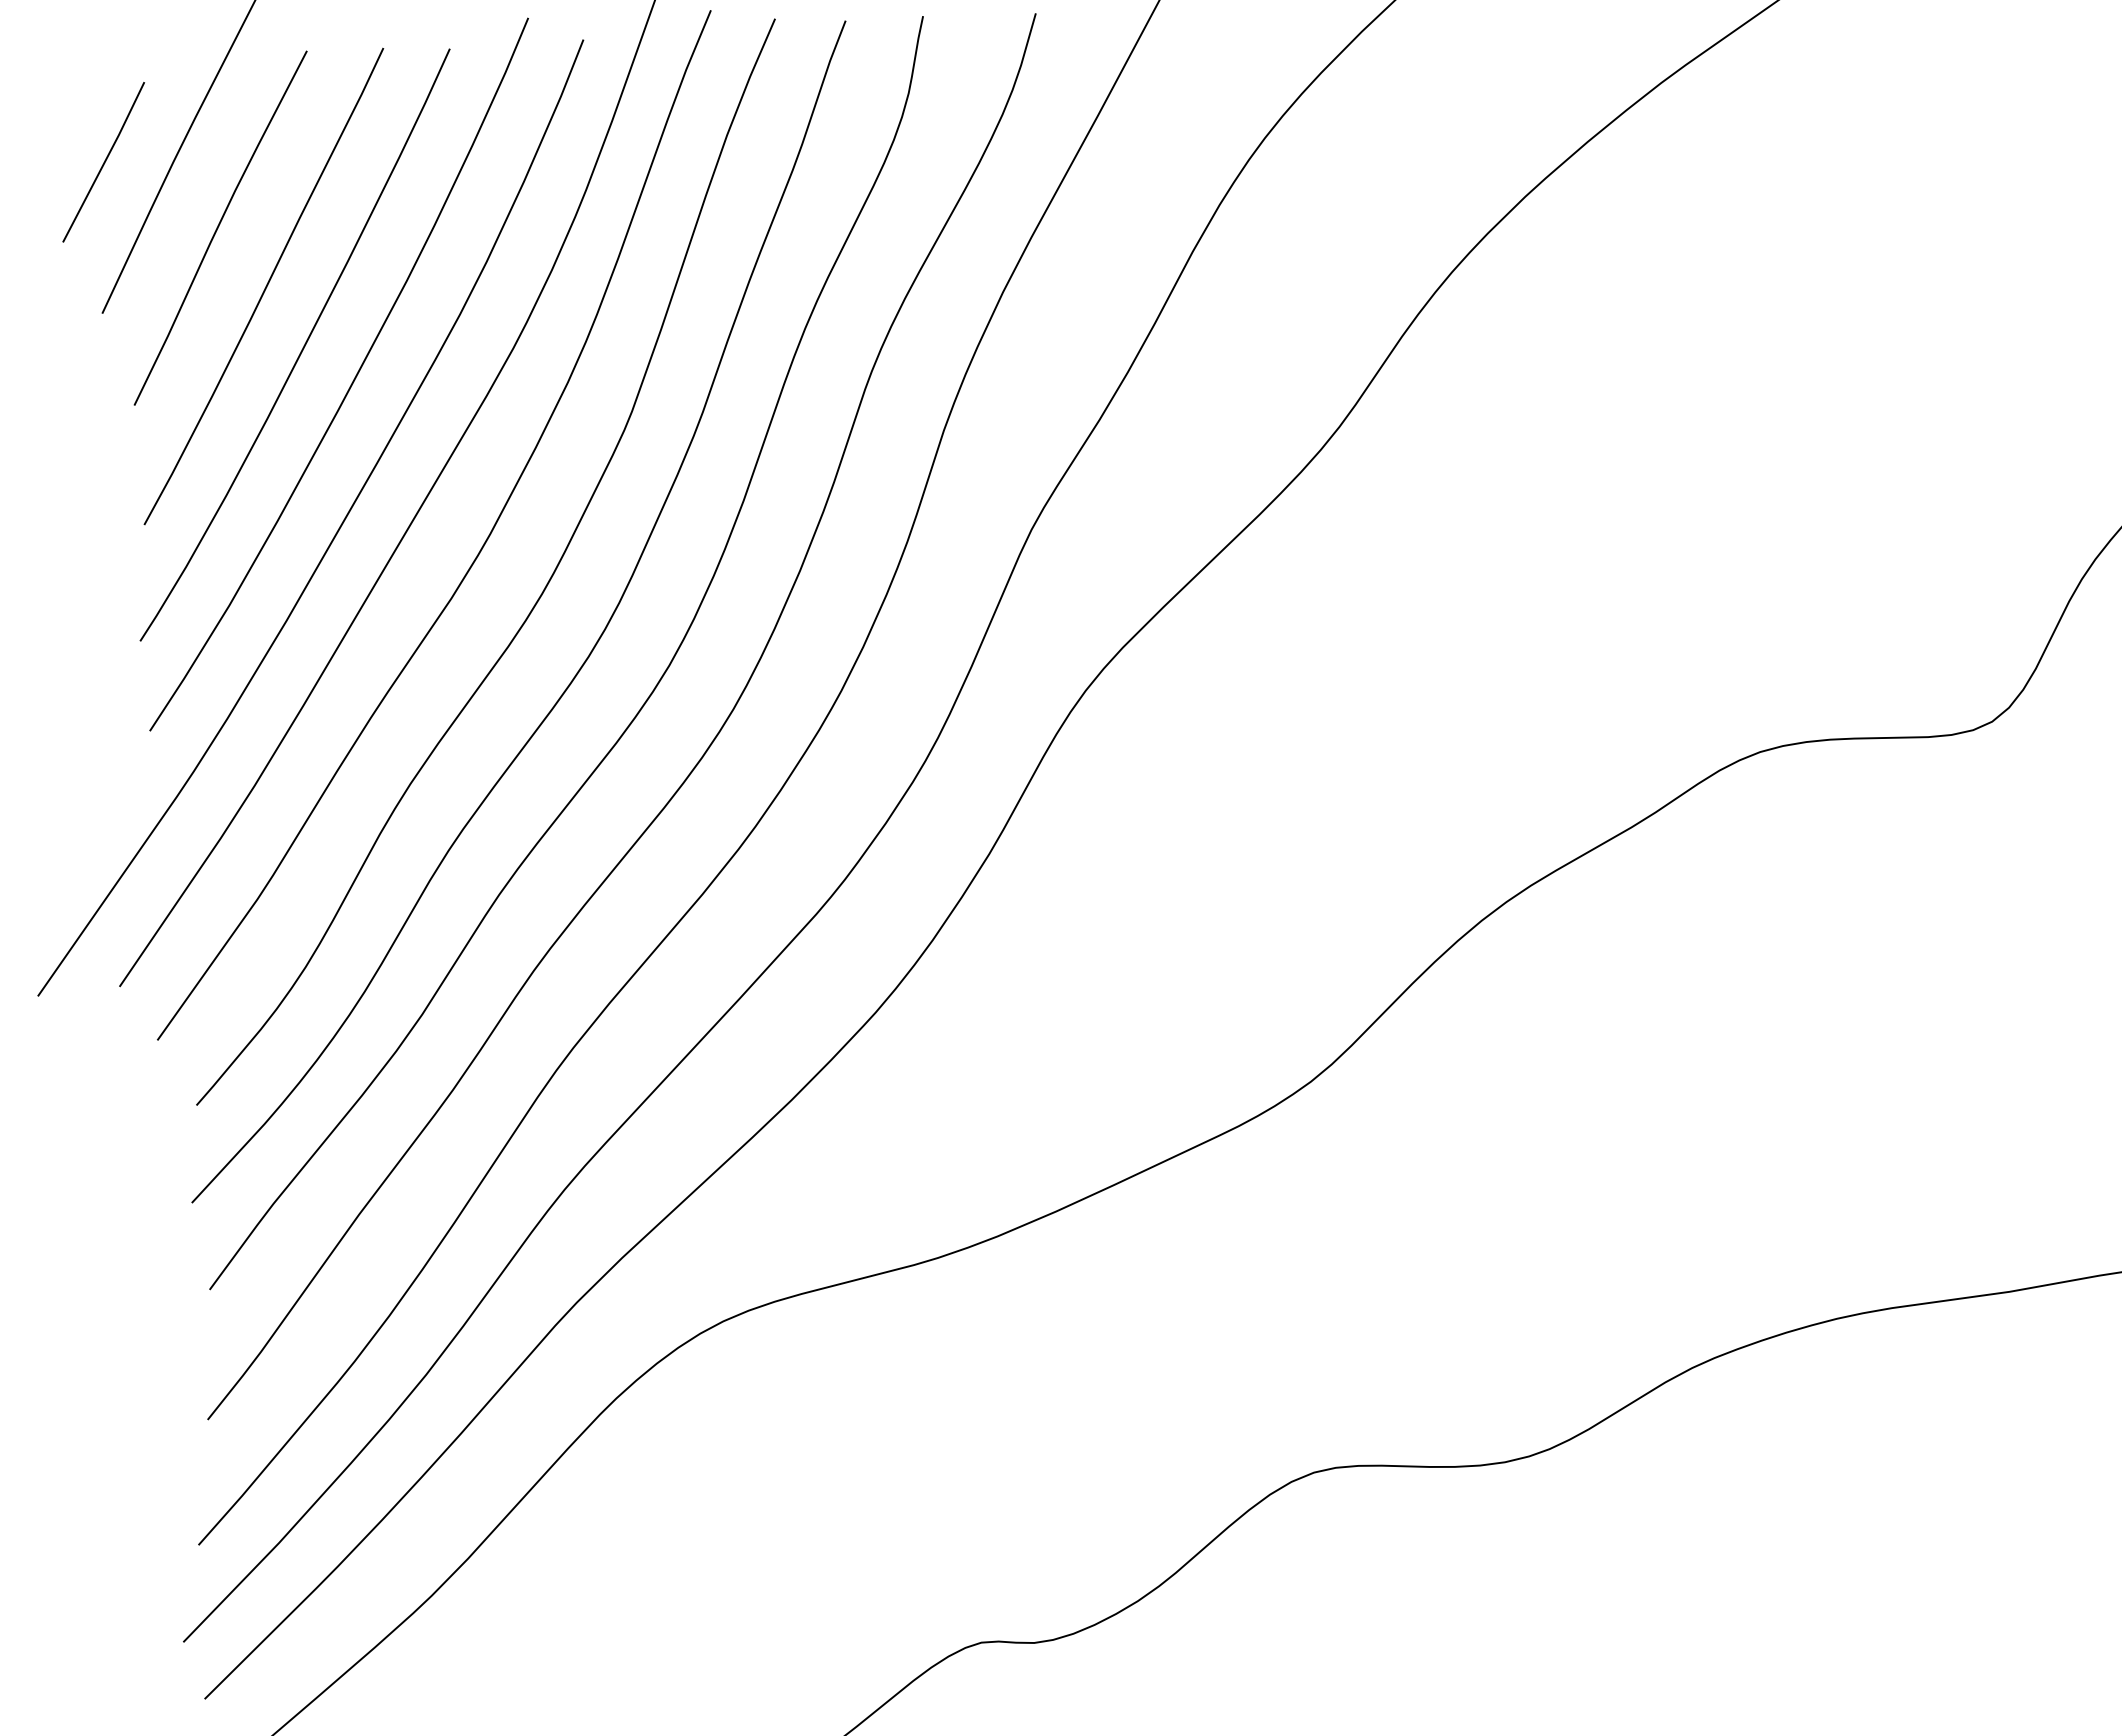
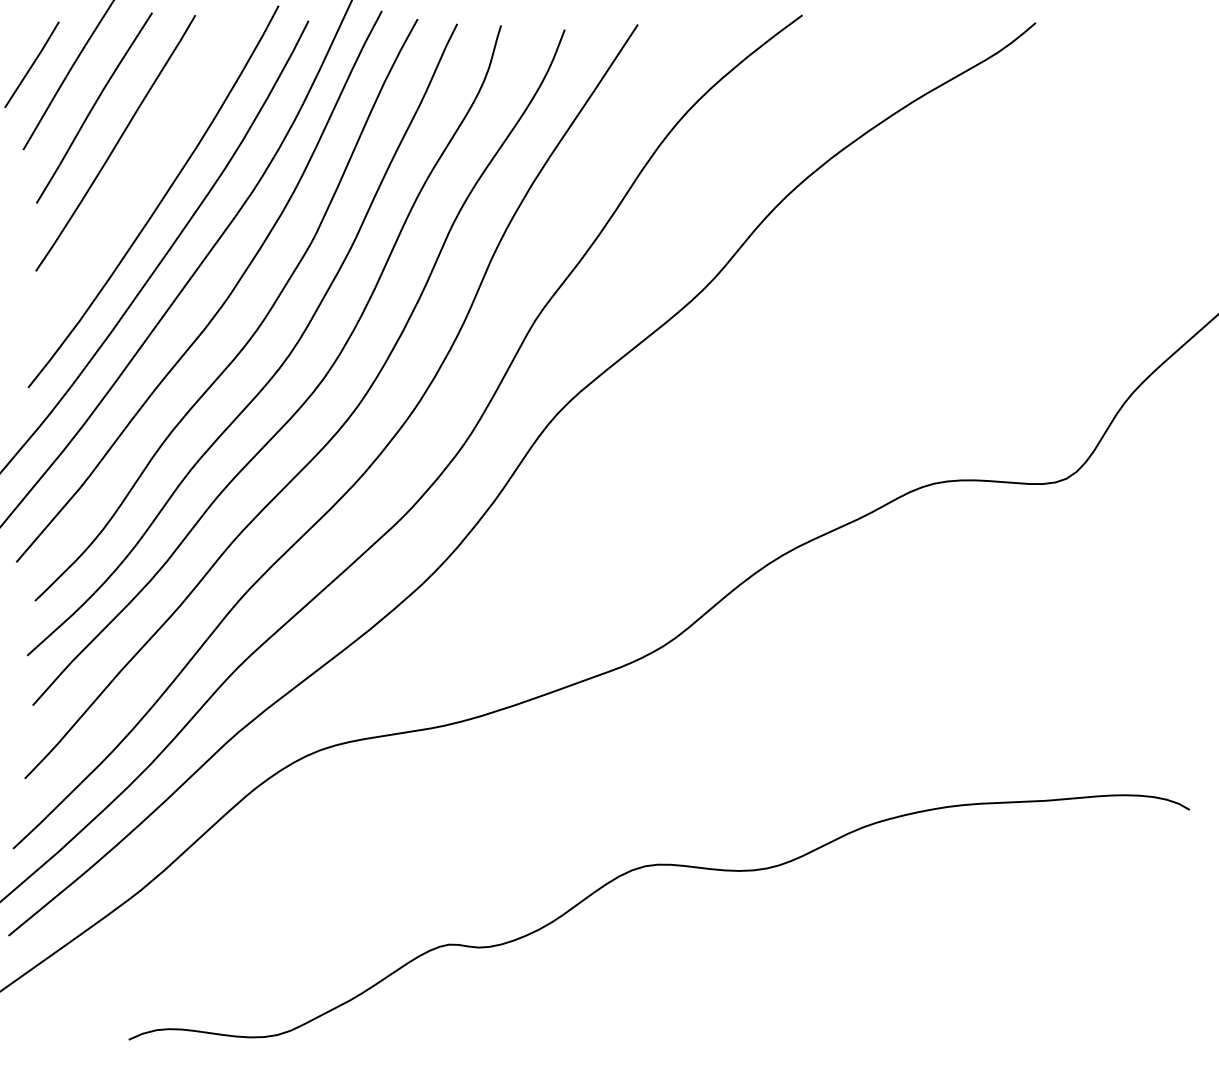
curve: (302, 345) -> (134, 178), removed

